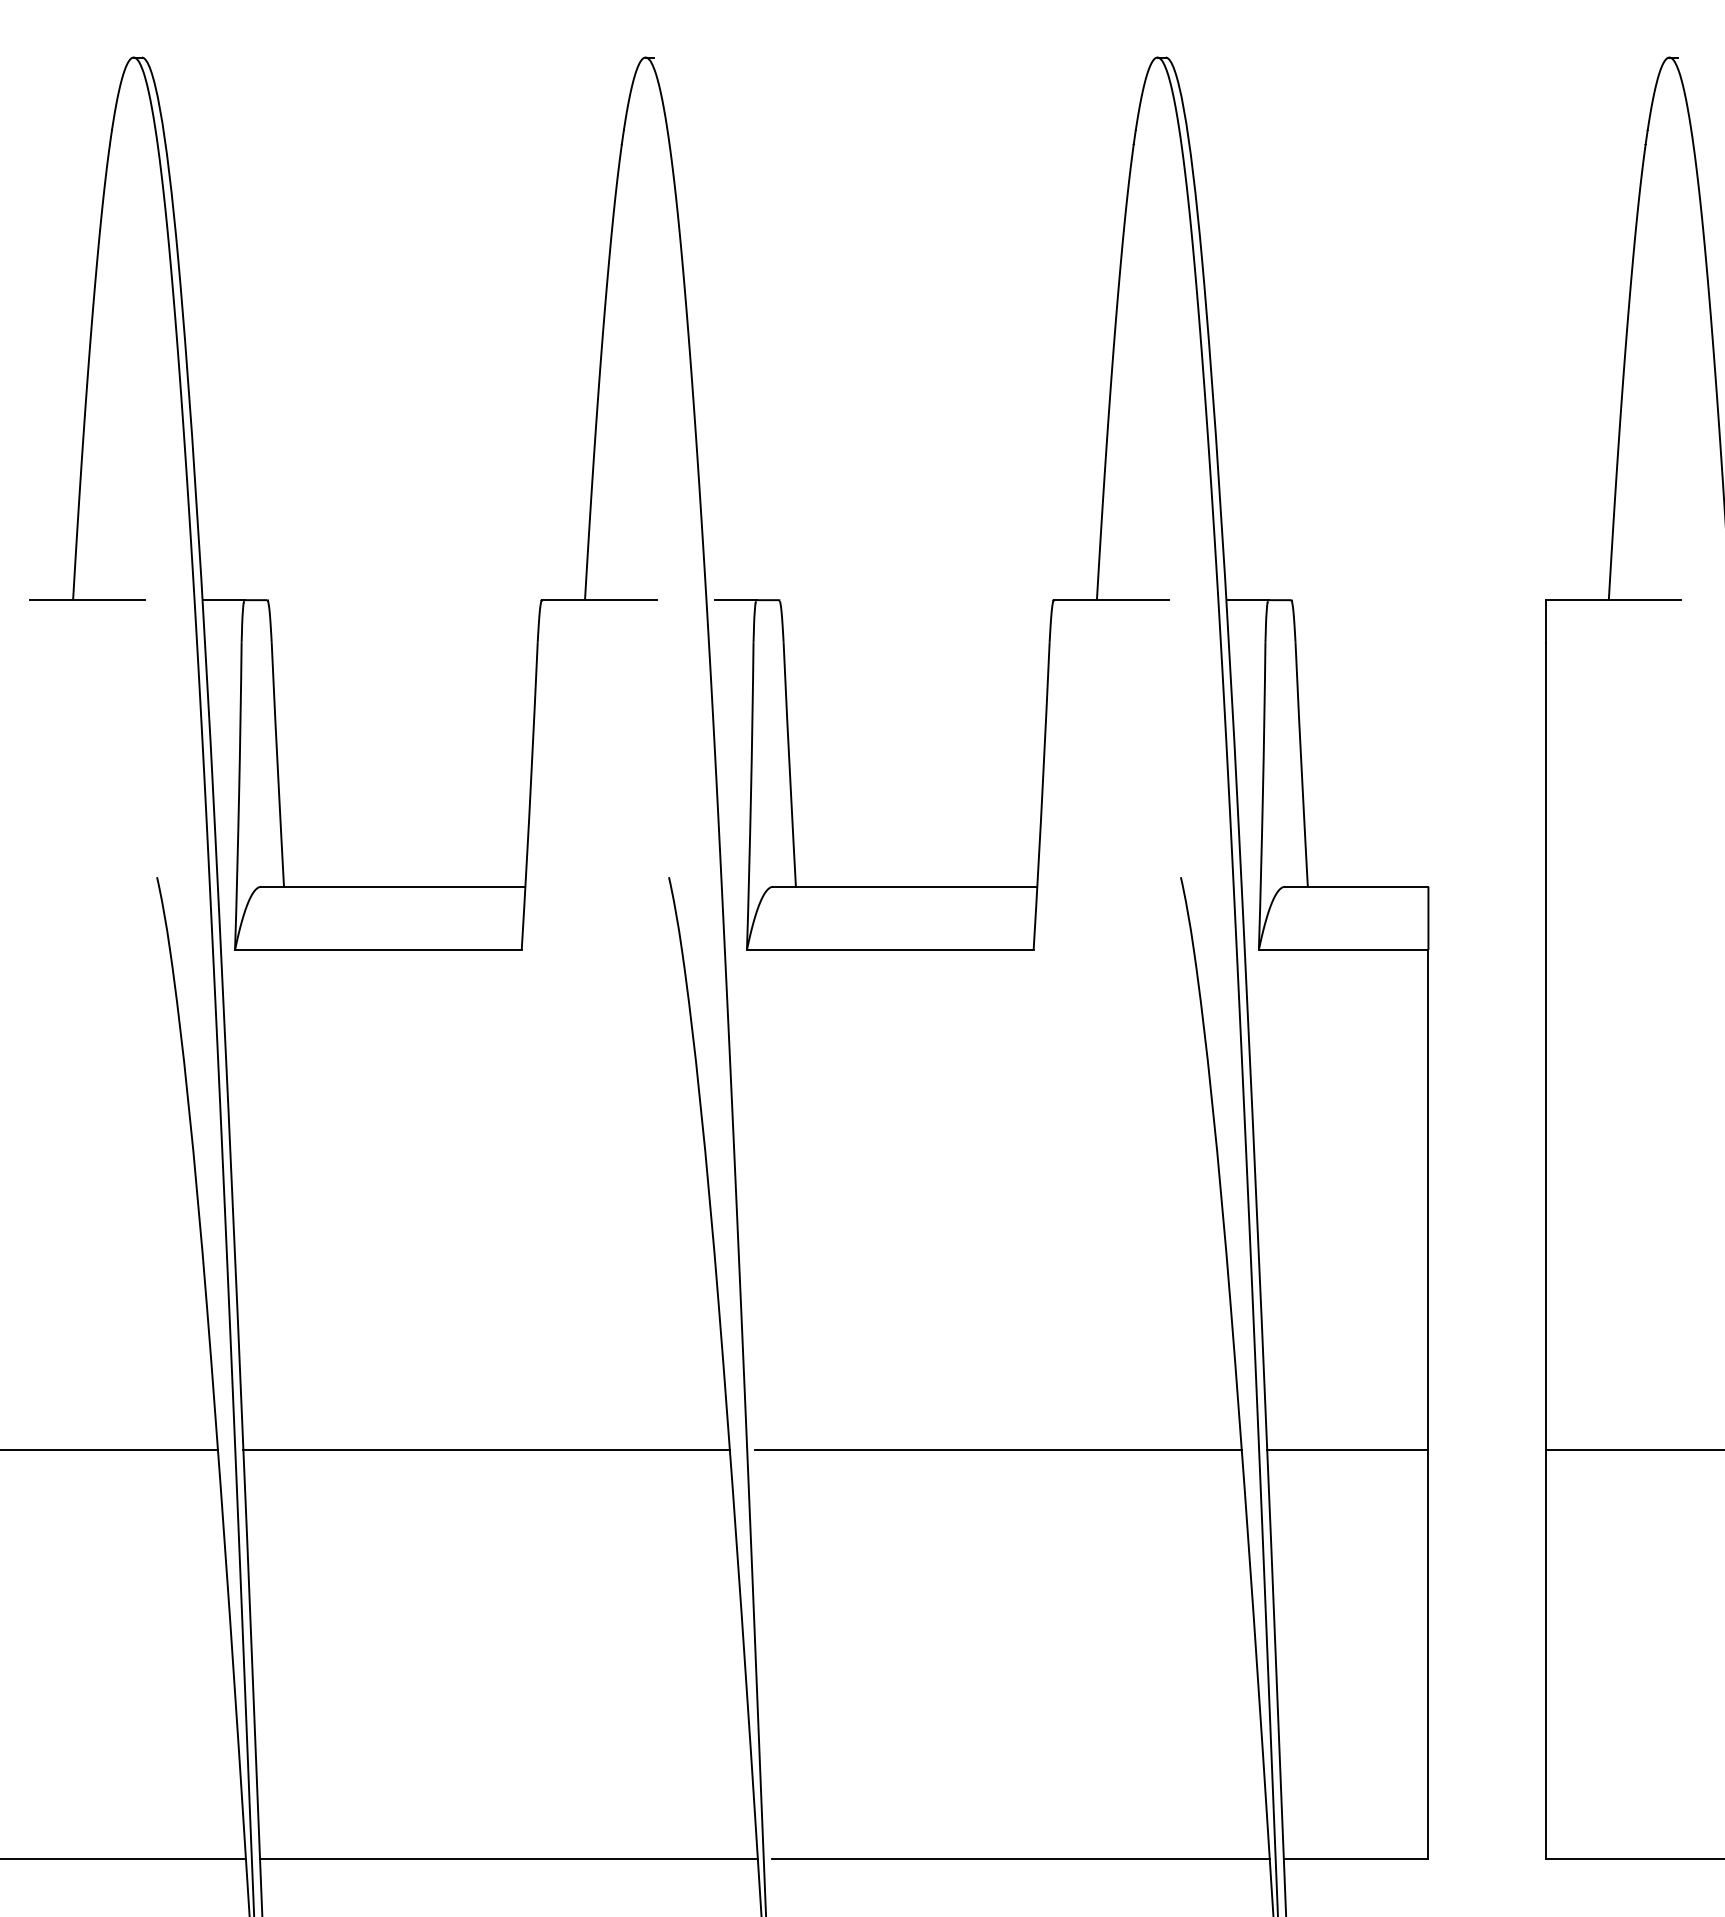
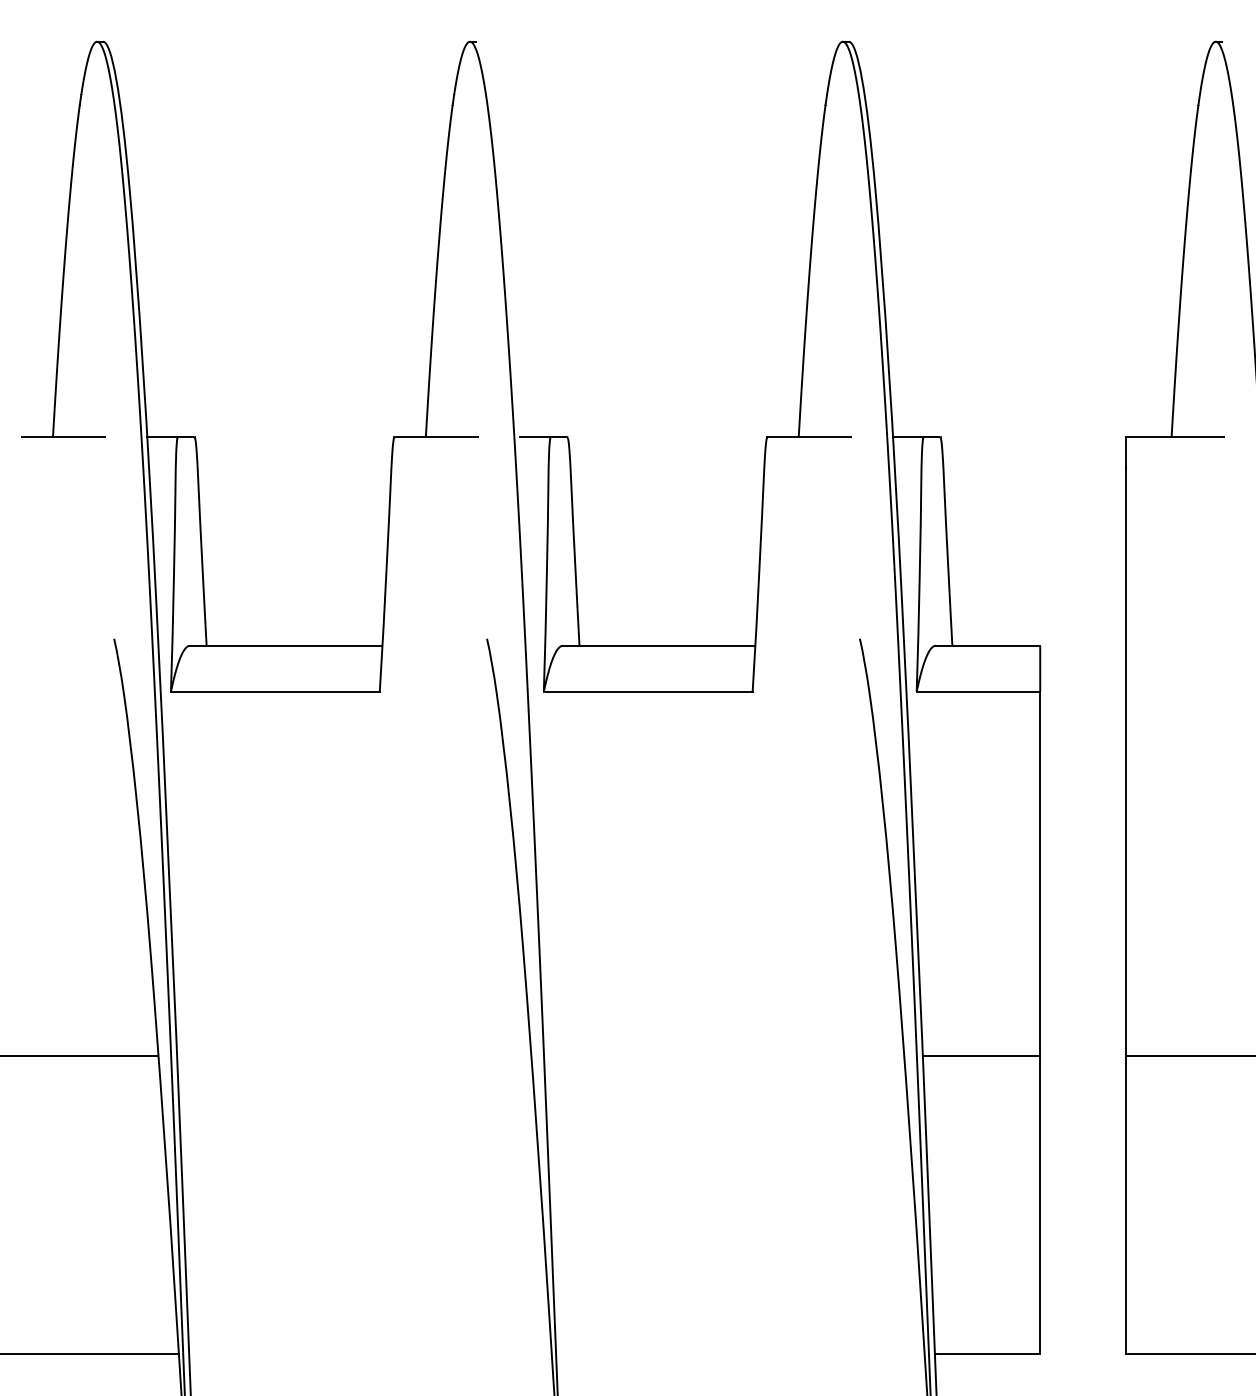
line: (486, 1449) -> (354, 1055), removed
line: (998, 1449) -> (727, 1055), removed
line: (508, 1859) -> (370, 1354), removed
line: (1020, 1859) -> (743, 1354), removed

